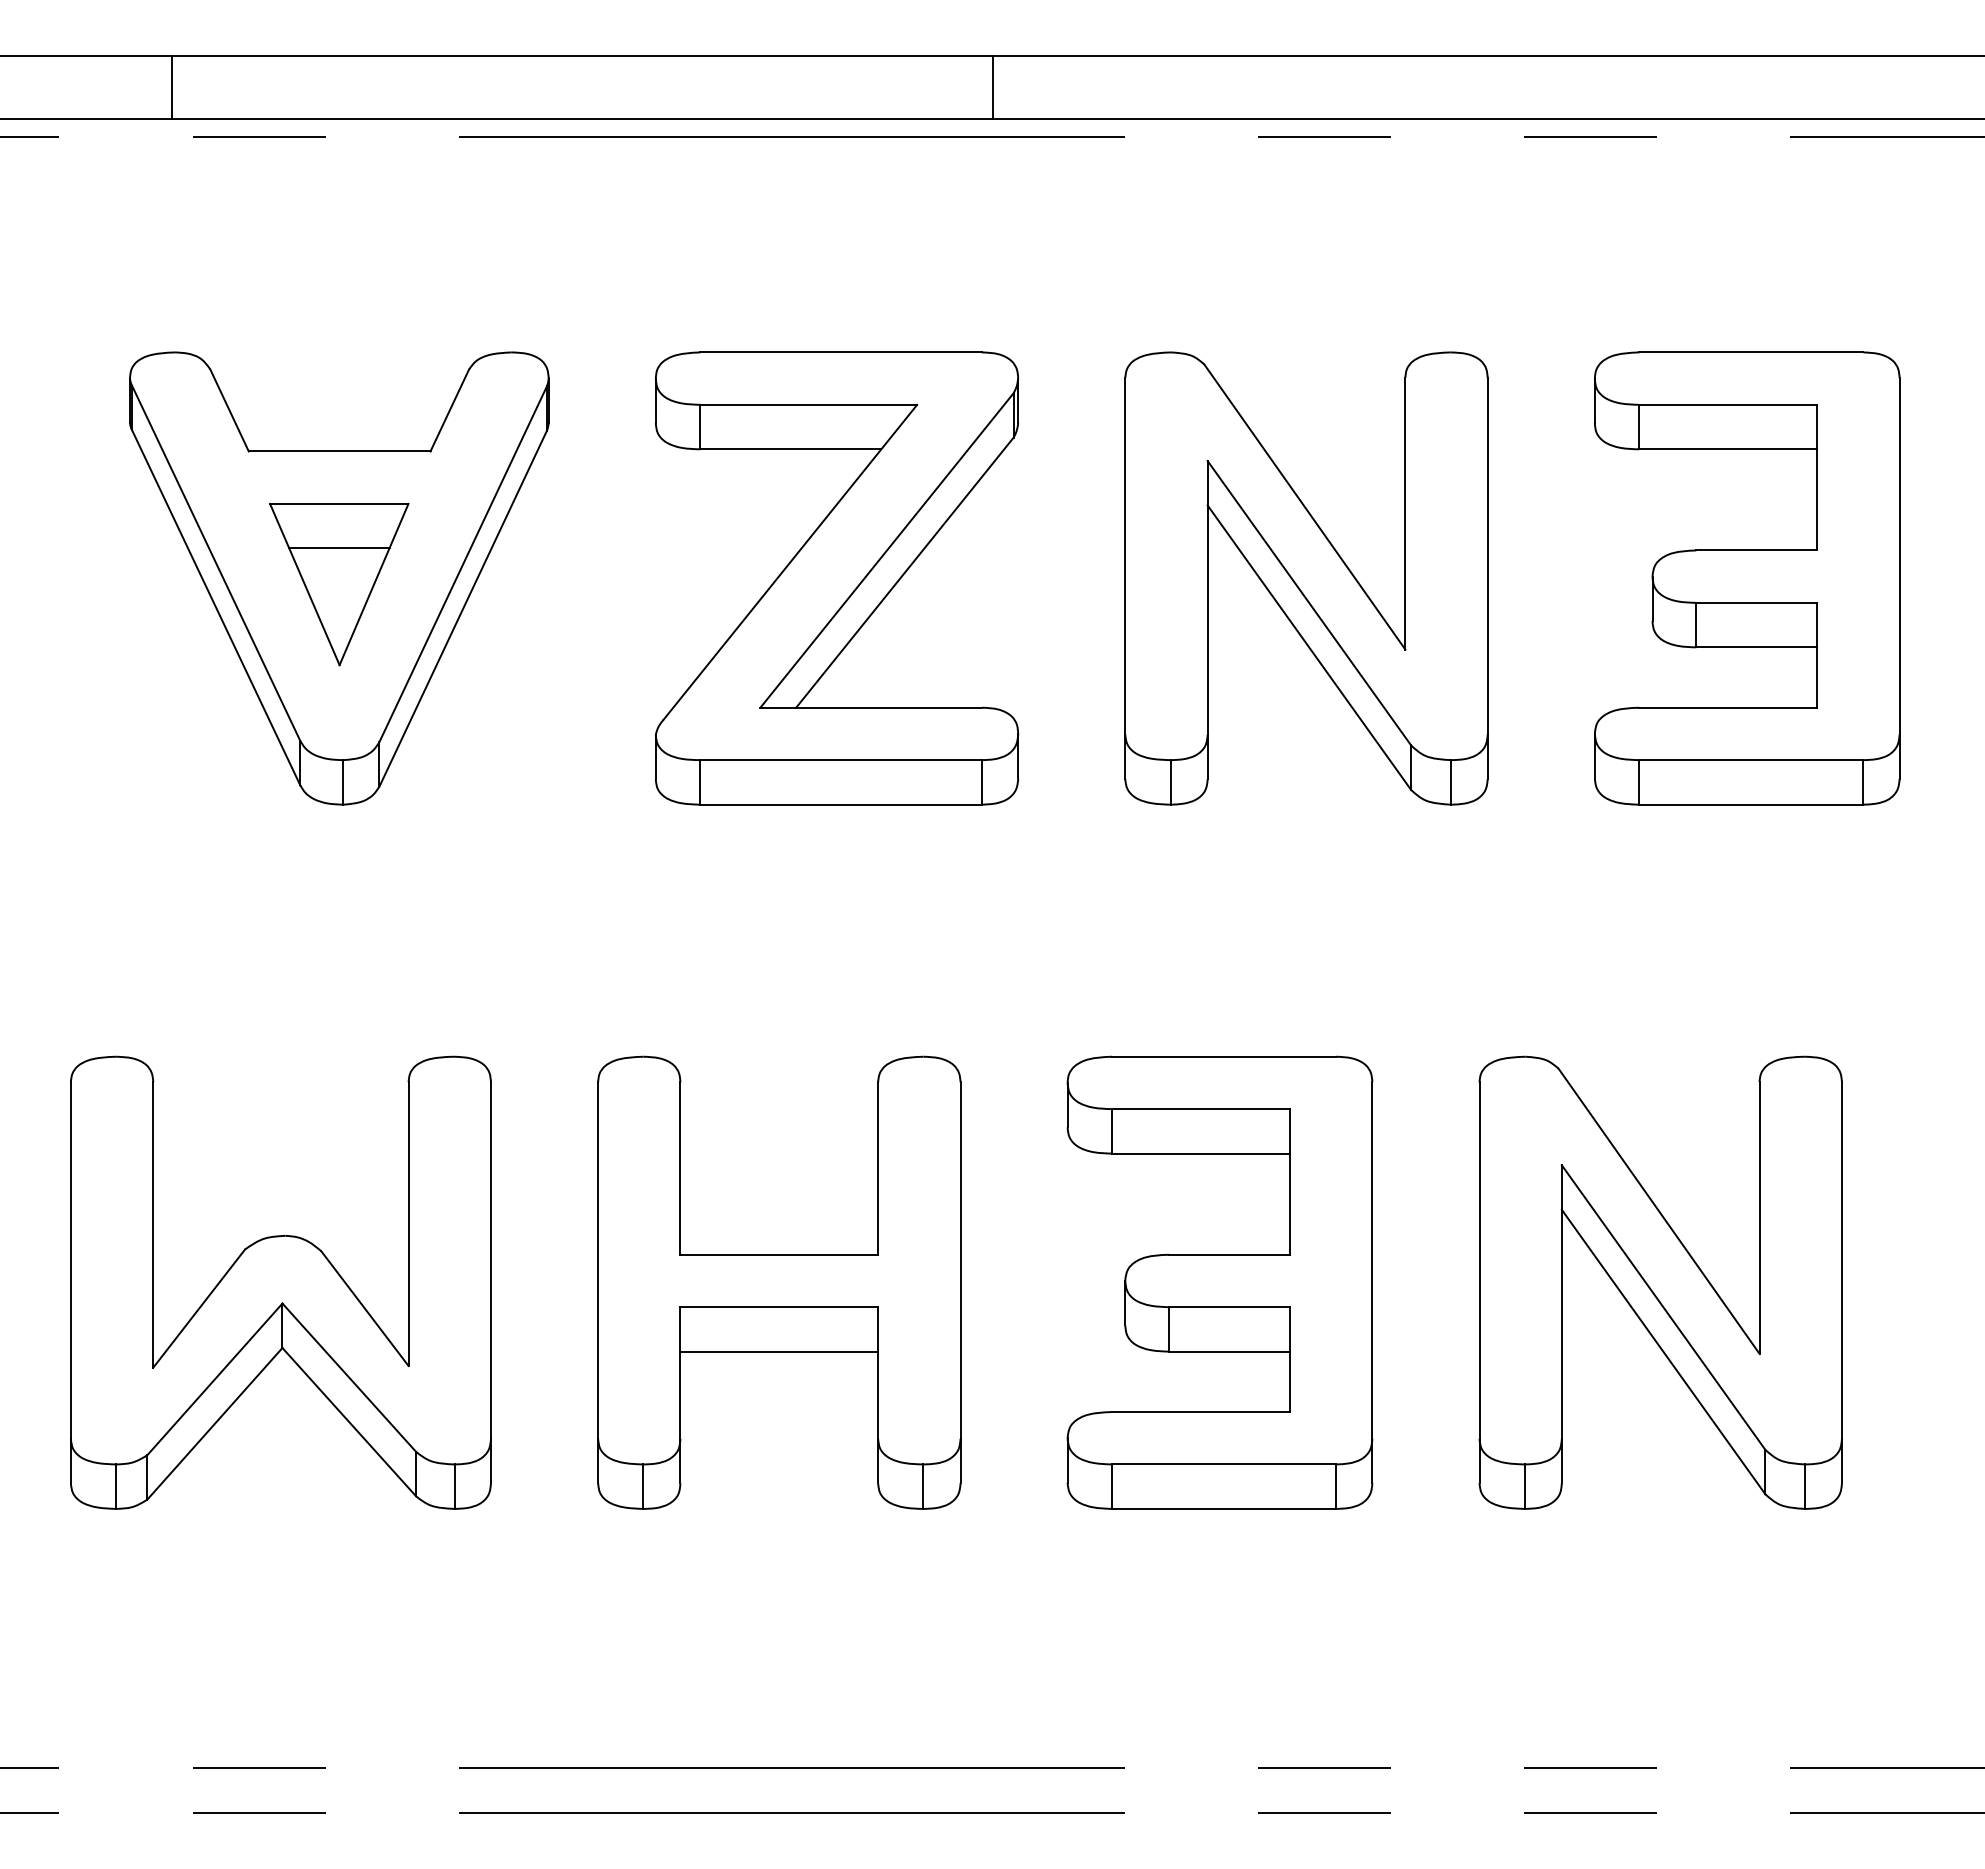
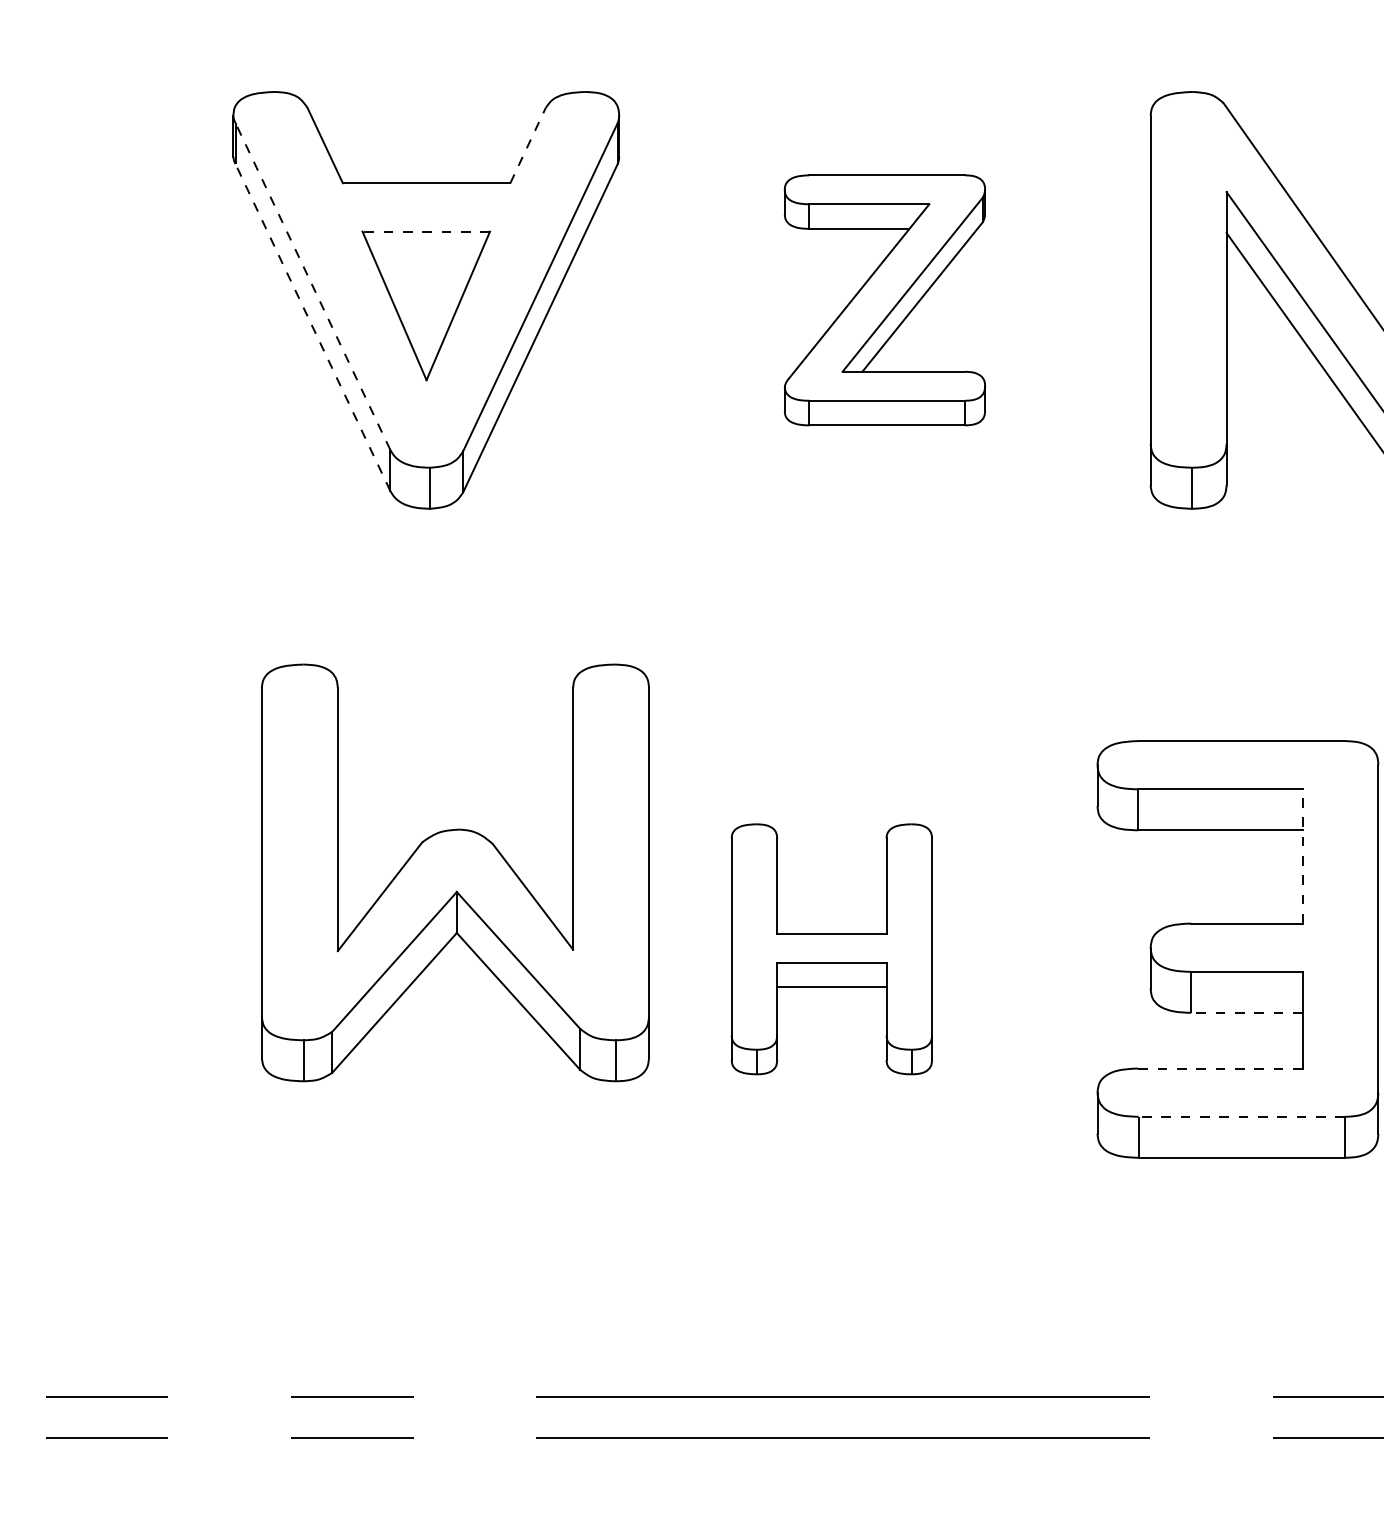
line: (449, 410) -> (527, 145), solid -> dashed
line: (338, 503) -> (425, 231), solid -> dashed
line: (339, 548) -> (426, 272), removed
line: (216, 563) -> (313, 286), solid -> dashed
part: (836, 578) -> (884, 300), size x0.6
line: (216, 607) -> (313, 327), solid -> dashed
line: (1290, 1181) -> (1302, 856), solid -> dashed
part: (280, 1282) -> (455, 872), moved
part: (779, 1282) -> (831, 949), size x0.6
line: (1229, 1351) -> (1246, 1012), solid -> dashed
line: (1201, 1412) -> (1220, 1068), solid -> dashed
line: (1224, 1464) -> (1242, 1116), solid -> dashed

